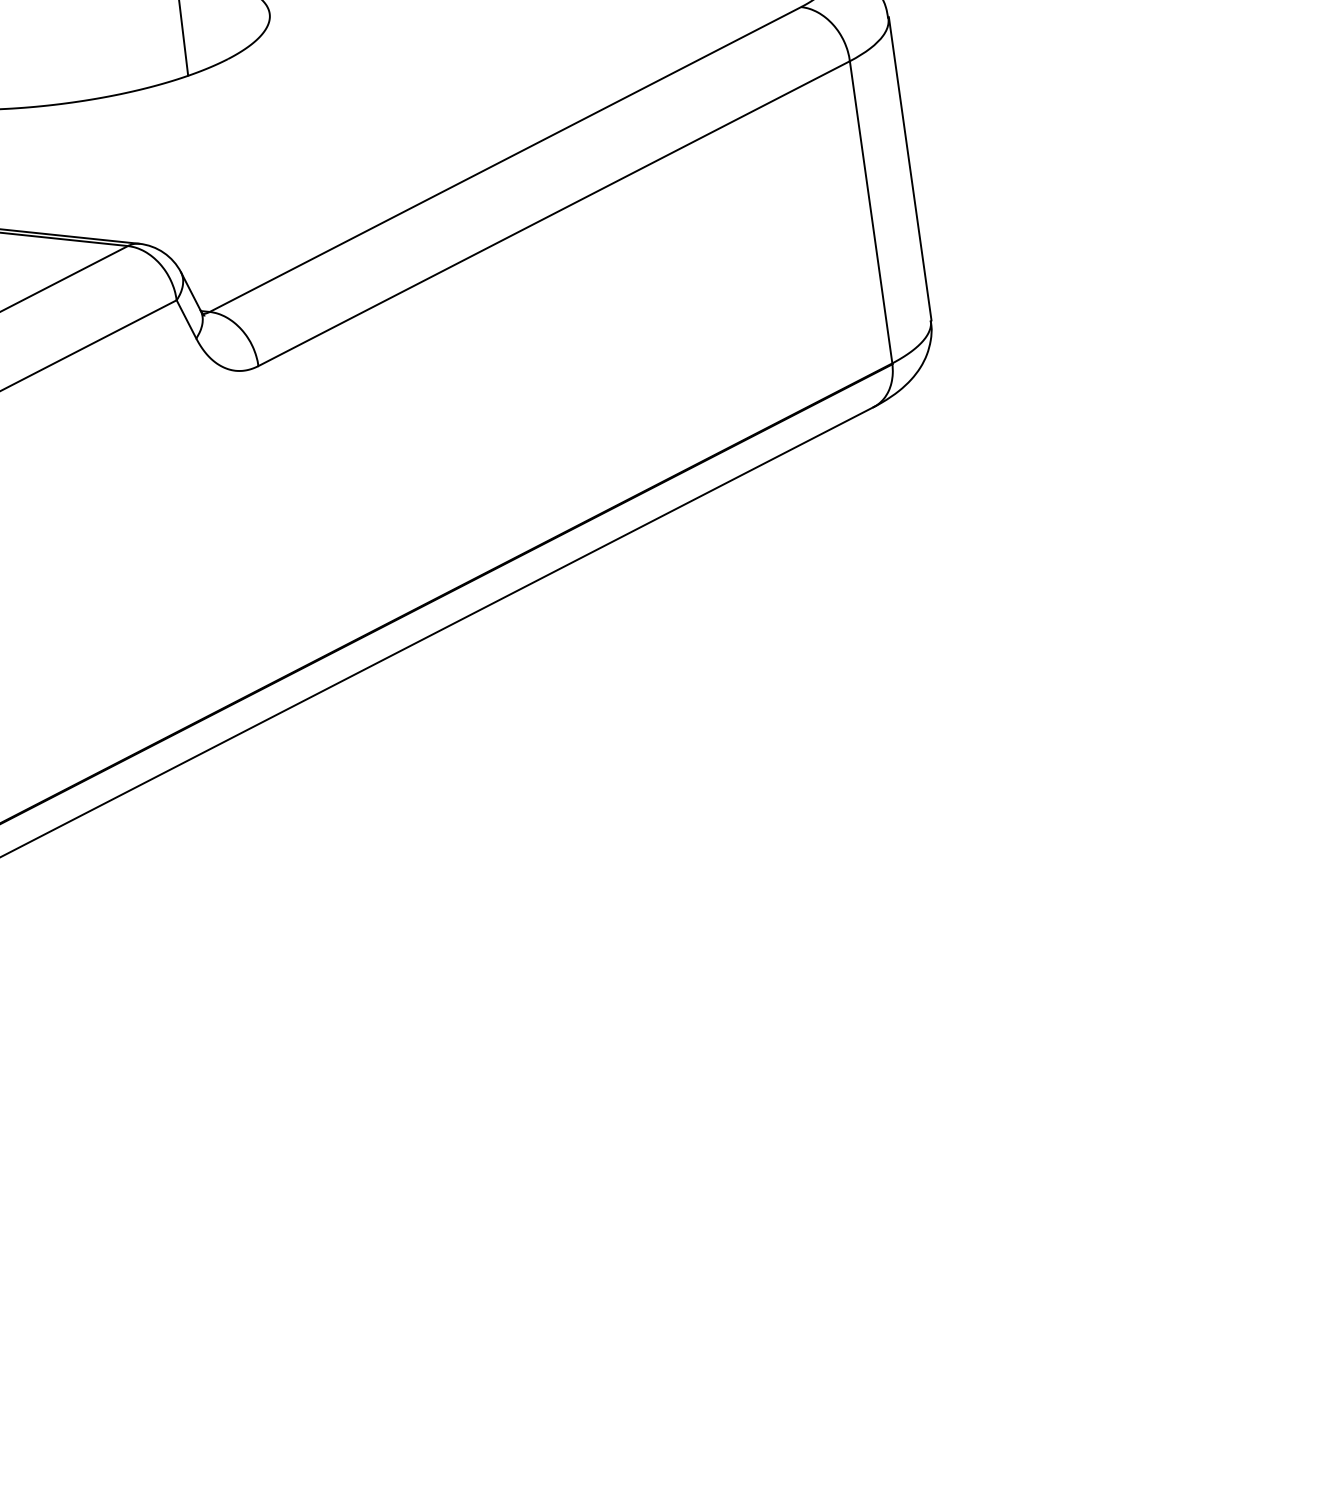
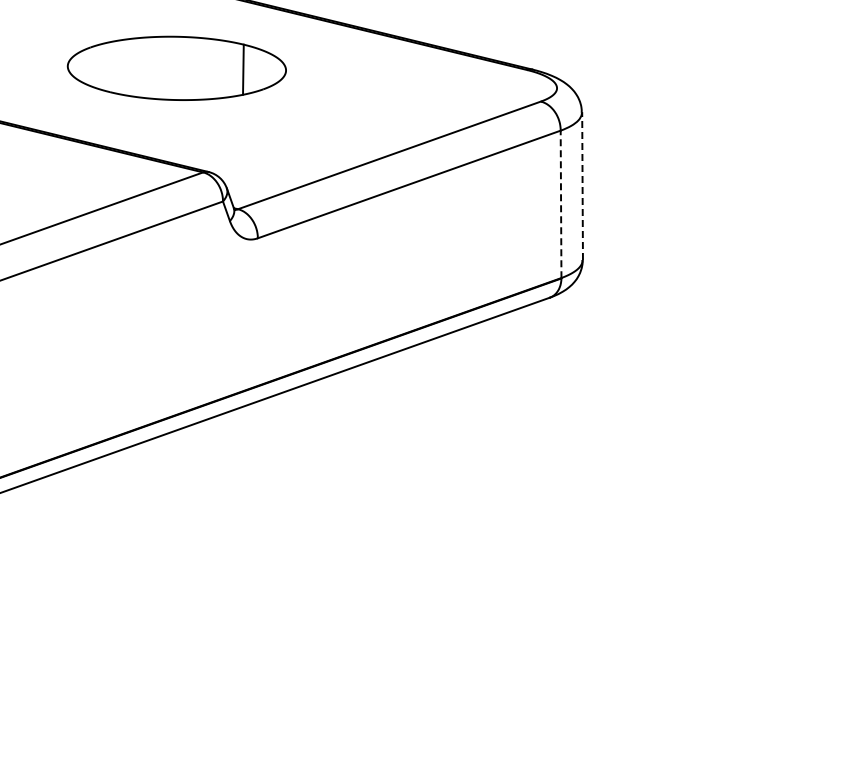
line: (910, 169) -> (582, 186), solid -> dashed
line: (872, 212) -> (561, 204), solid -> dashed

